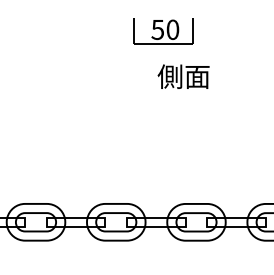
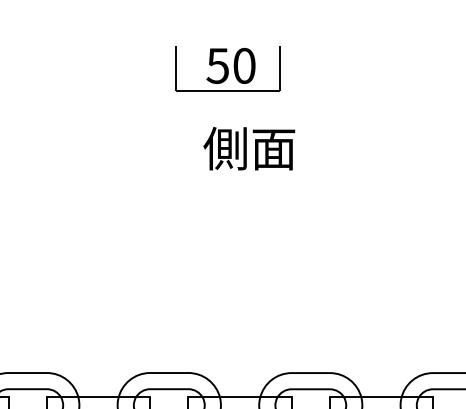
part: (163, 31) -> (227, 68), moved
text: (183, 76) -> (249, 148), moved

